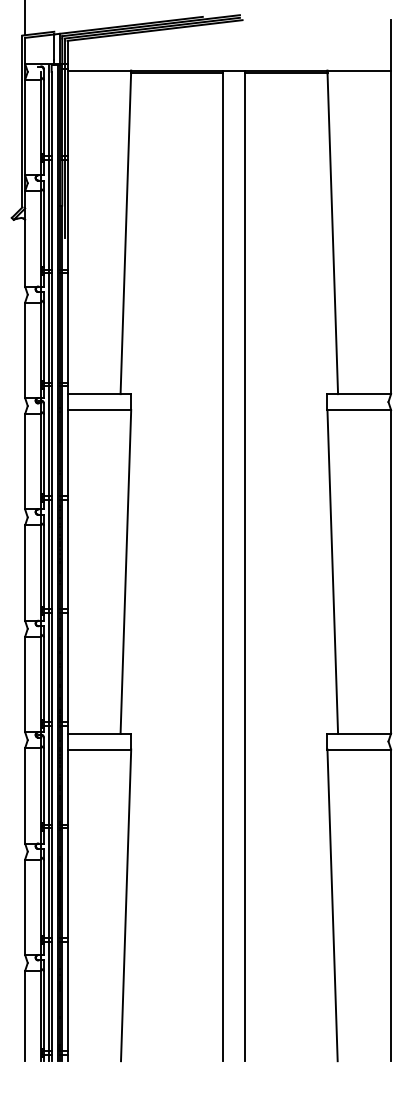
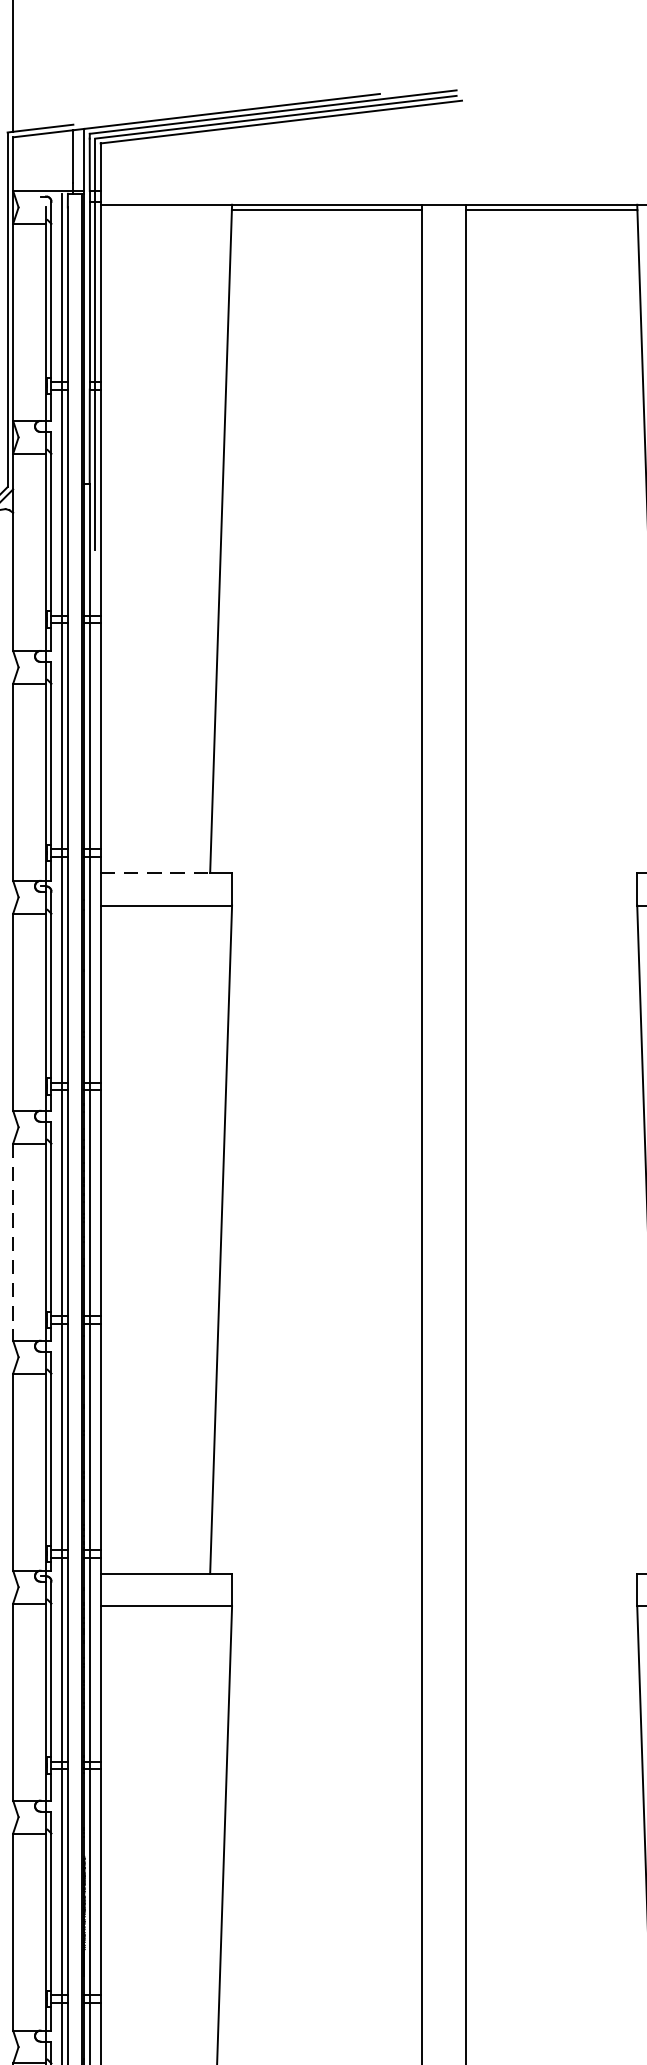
line: (94, 394) -> (156, 873), solid -> dashed
line: (25, 573) -> (13, 1243), solid -> dashed

